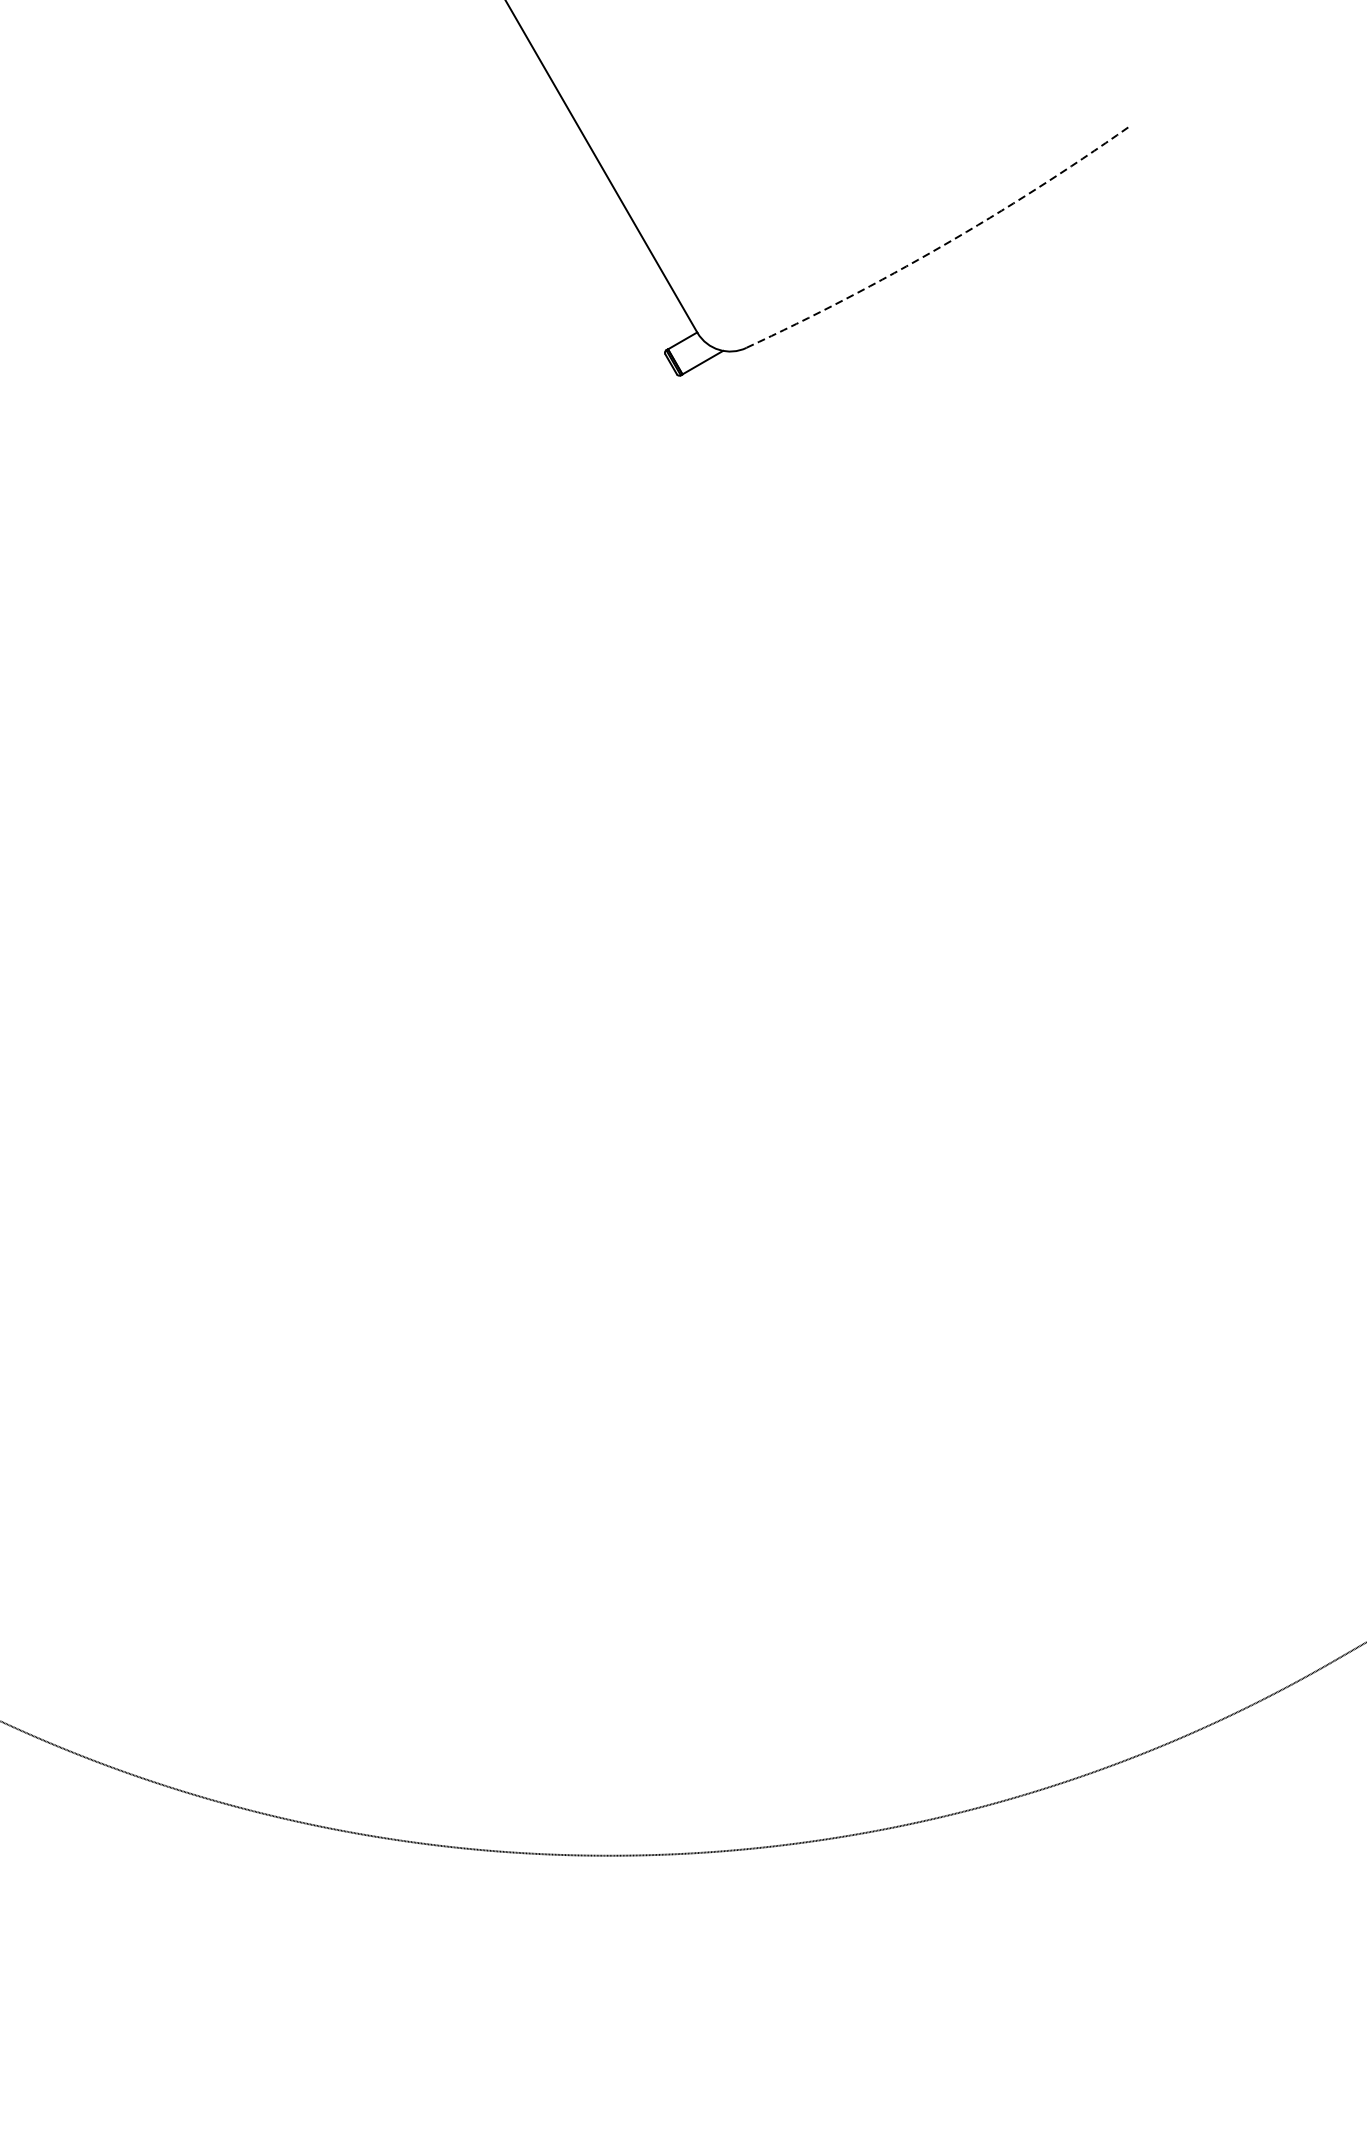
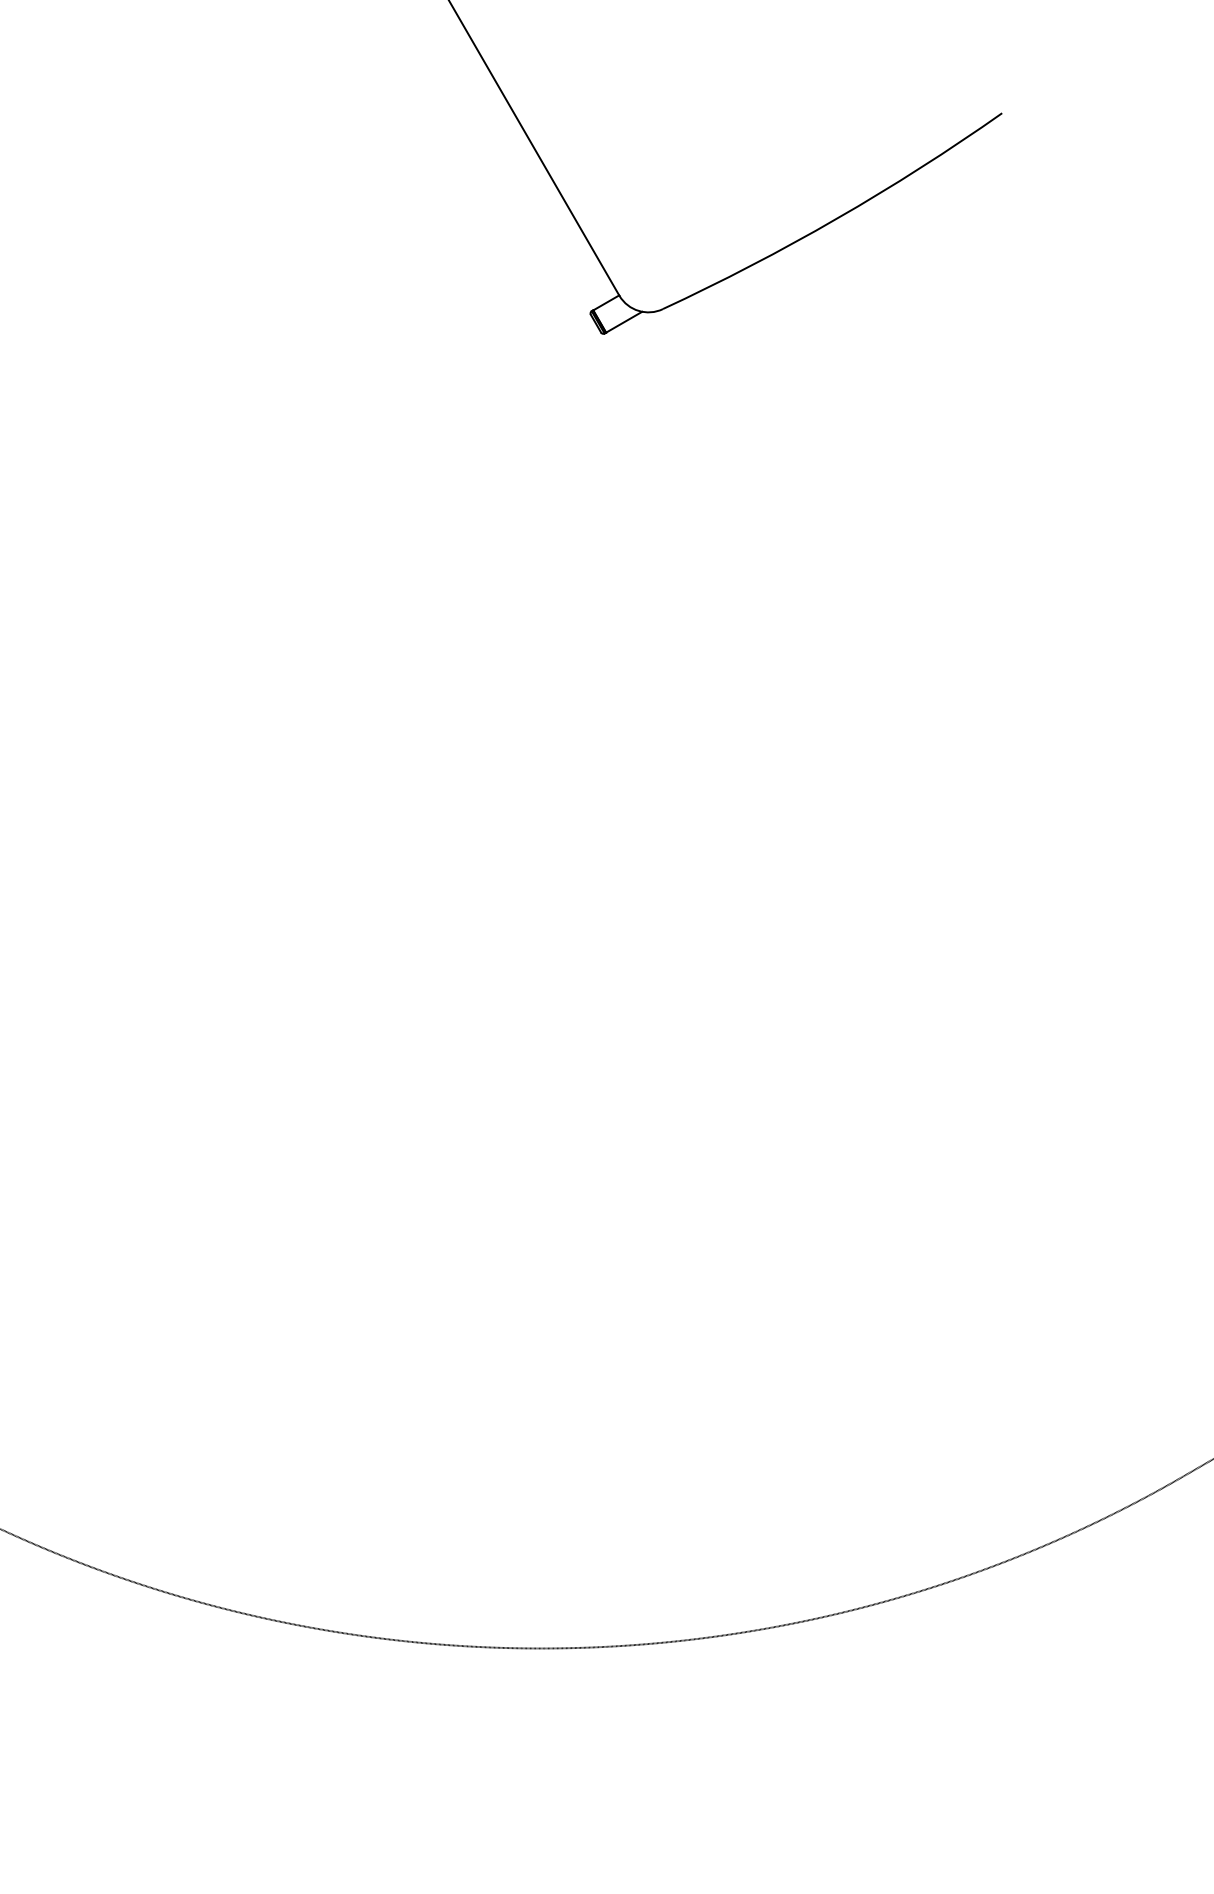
arc: (941, 245) -> (836, 218), dashed -> solid

